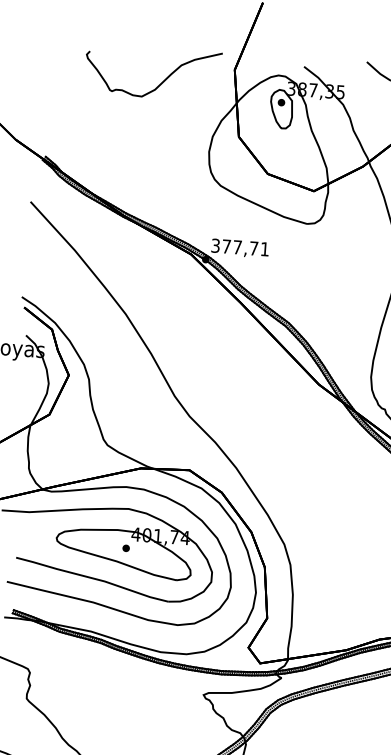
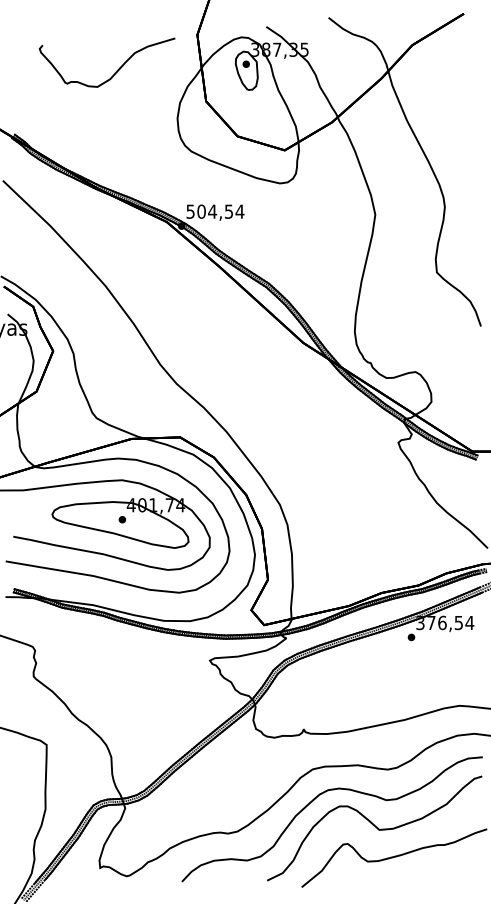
curve: (160, 82) -> (115, 71), moved
text: (240, 247) -> (215, 211), 377,71 -> 504,54

